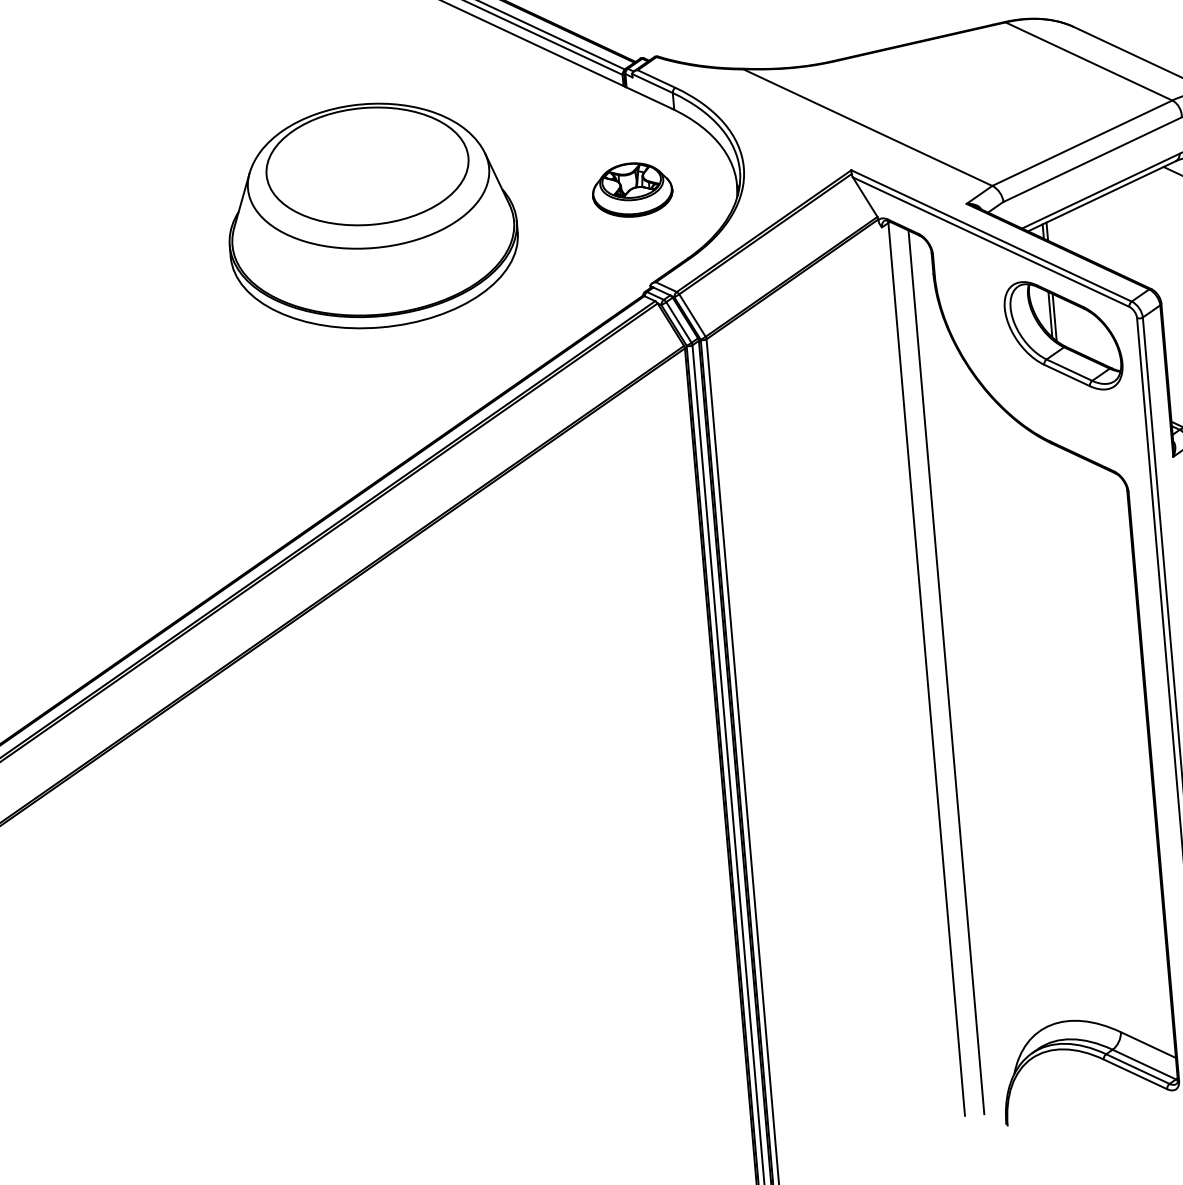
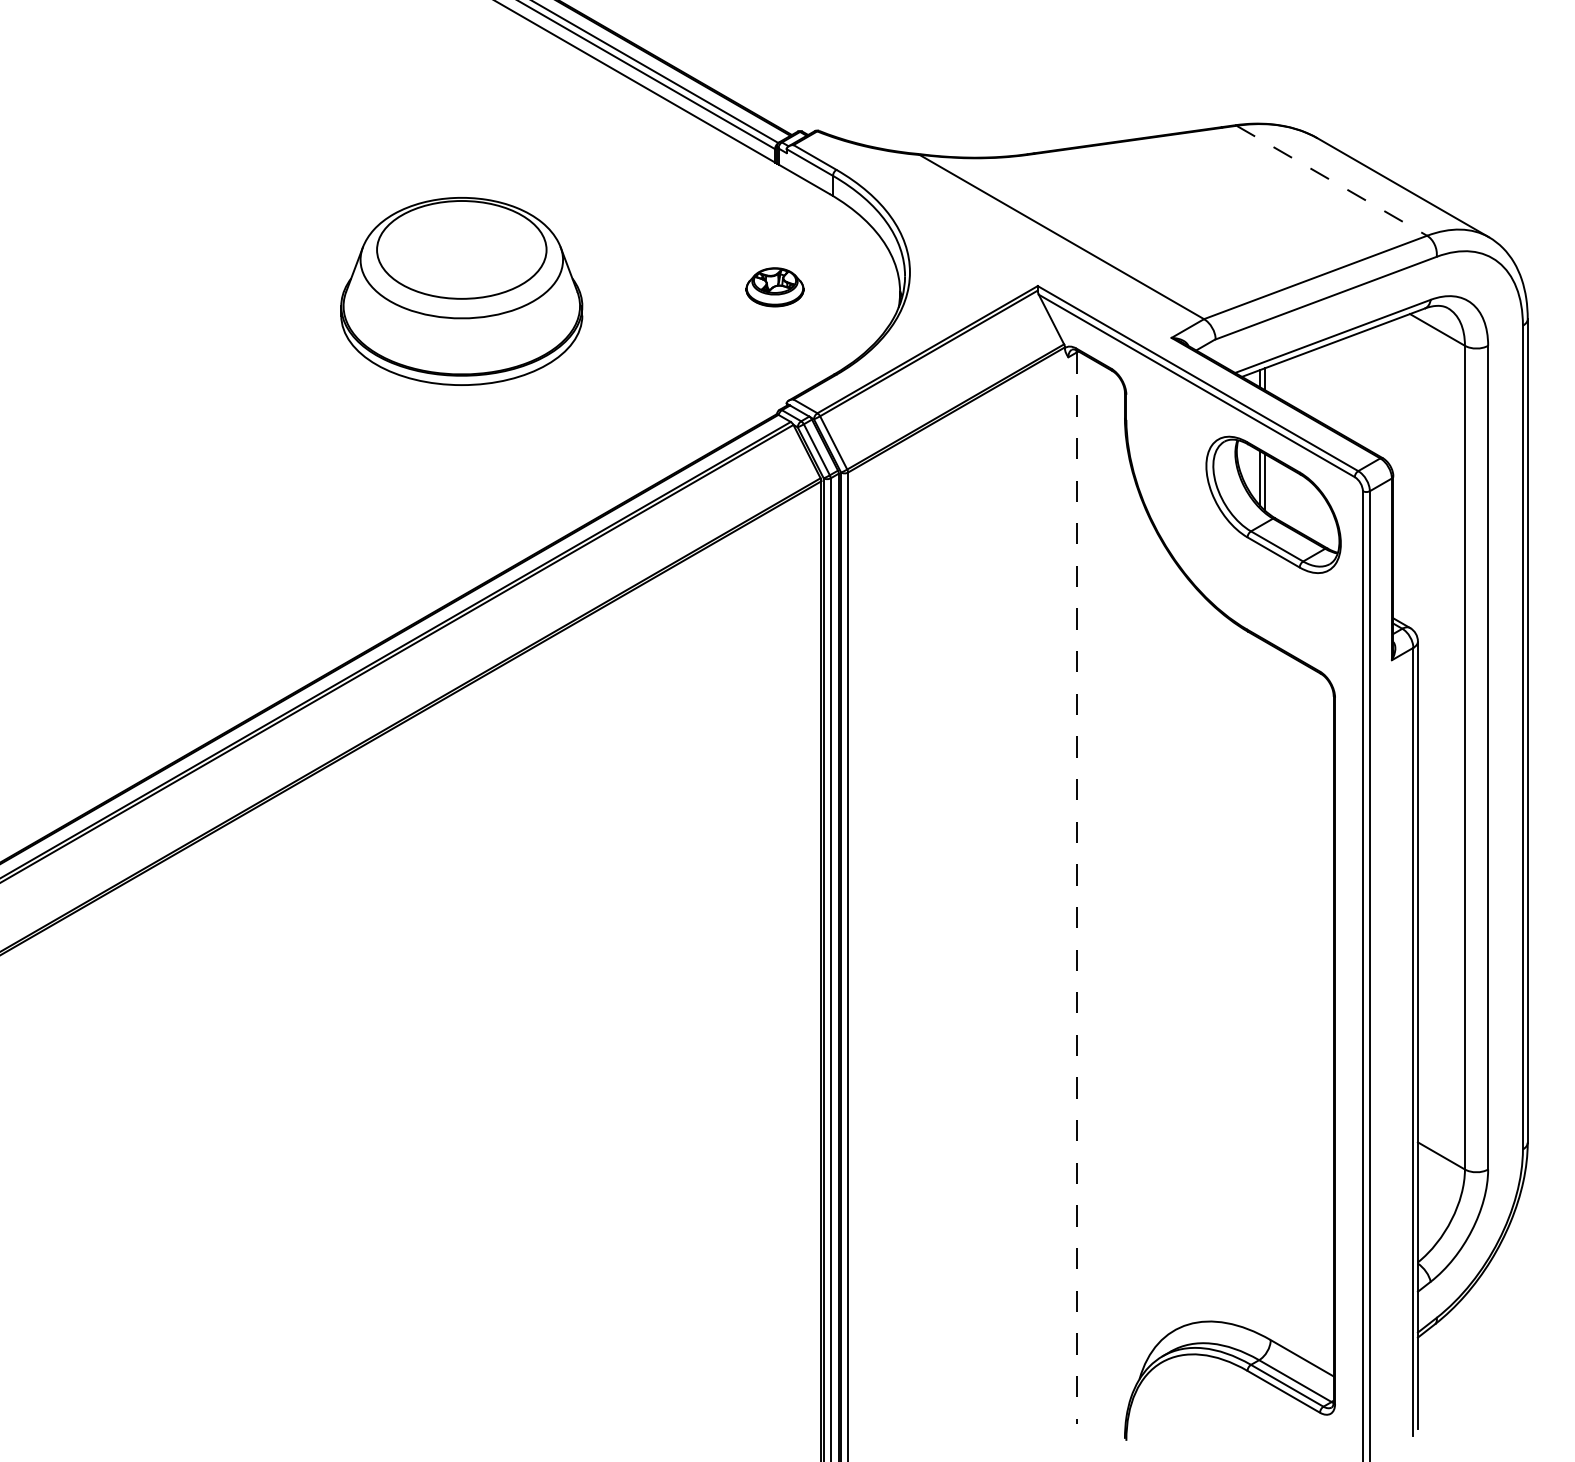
line: (1088, 61) -> (1331, 180), solid -> dashed
part: (632, 190) -> (774, 287), size x0.6
part: (371, 215) -> (461, 291), size x0.7
line: (926, 669) -> (1076, 888), solid -> dashed
line: (946, 672) -> (1099, 893), removed

